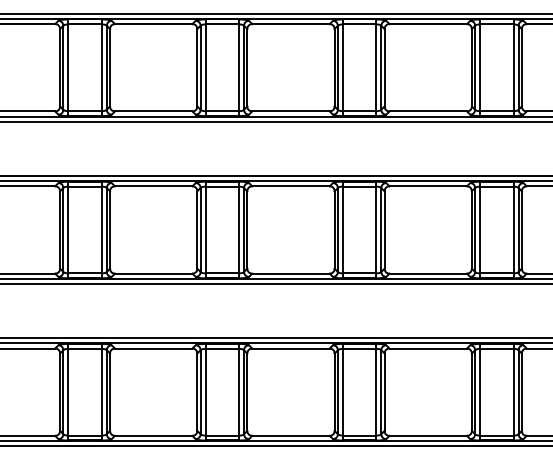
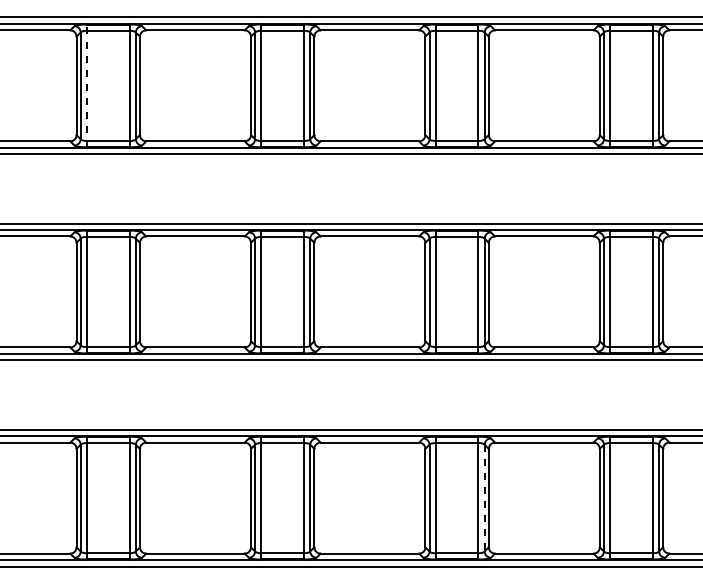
line: (67, 67) -> (86, 85), solid -> dashed
line: (381, 392) -> (484, 498), solid -> dashed

